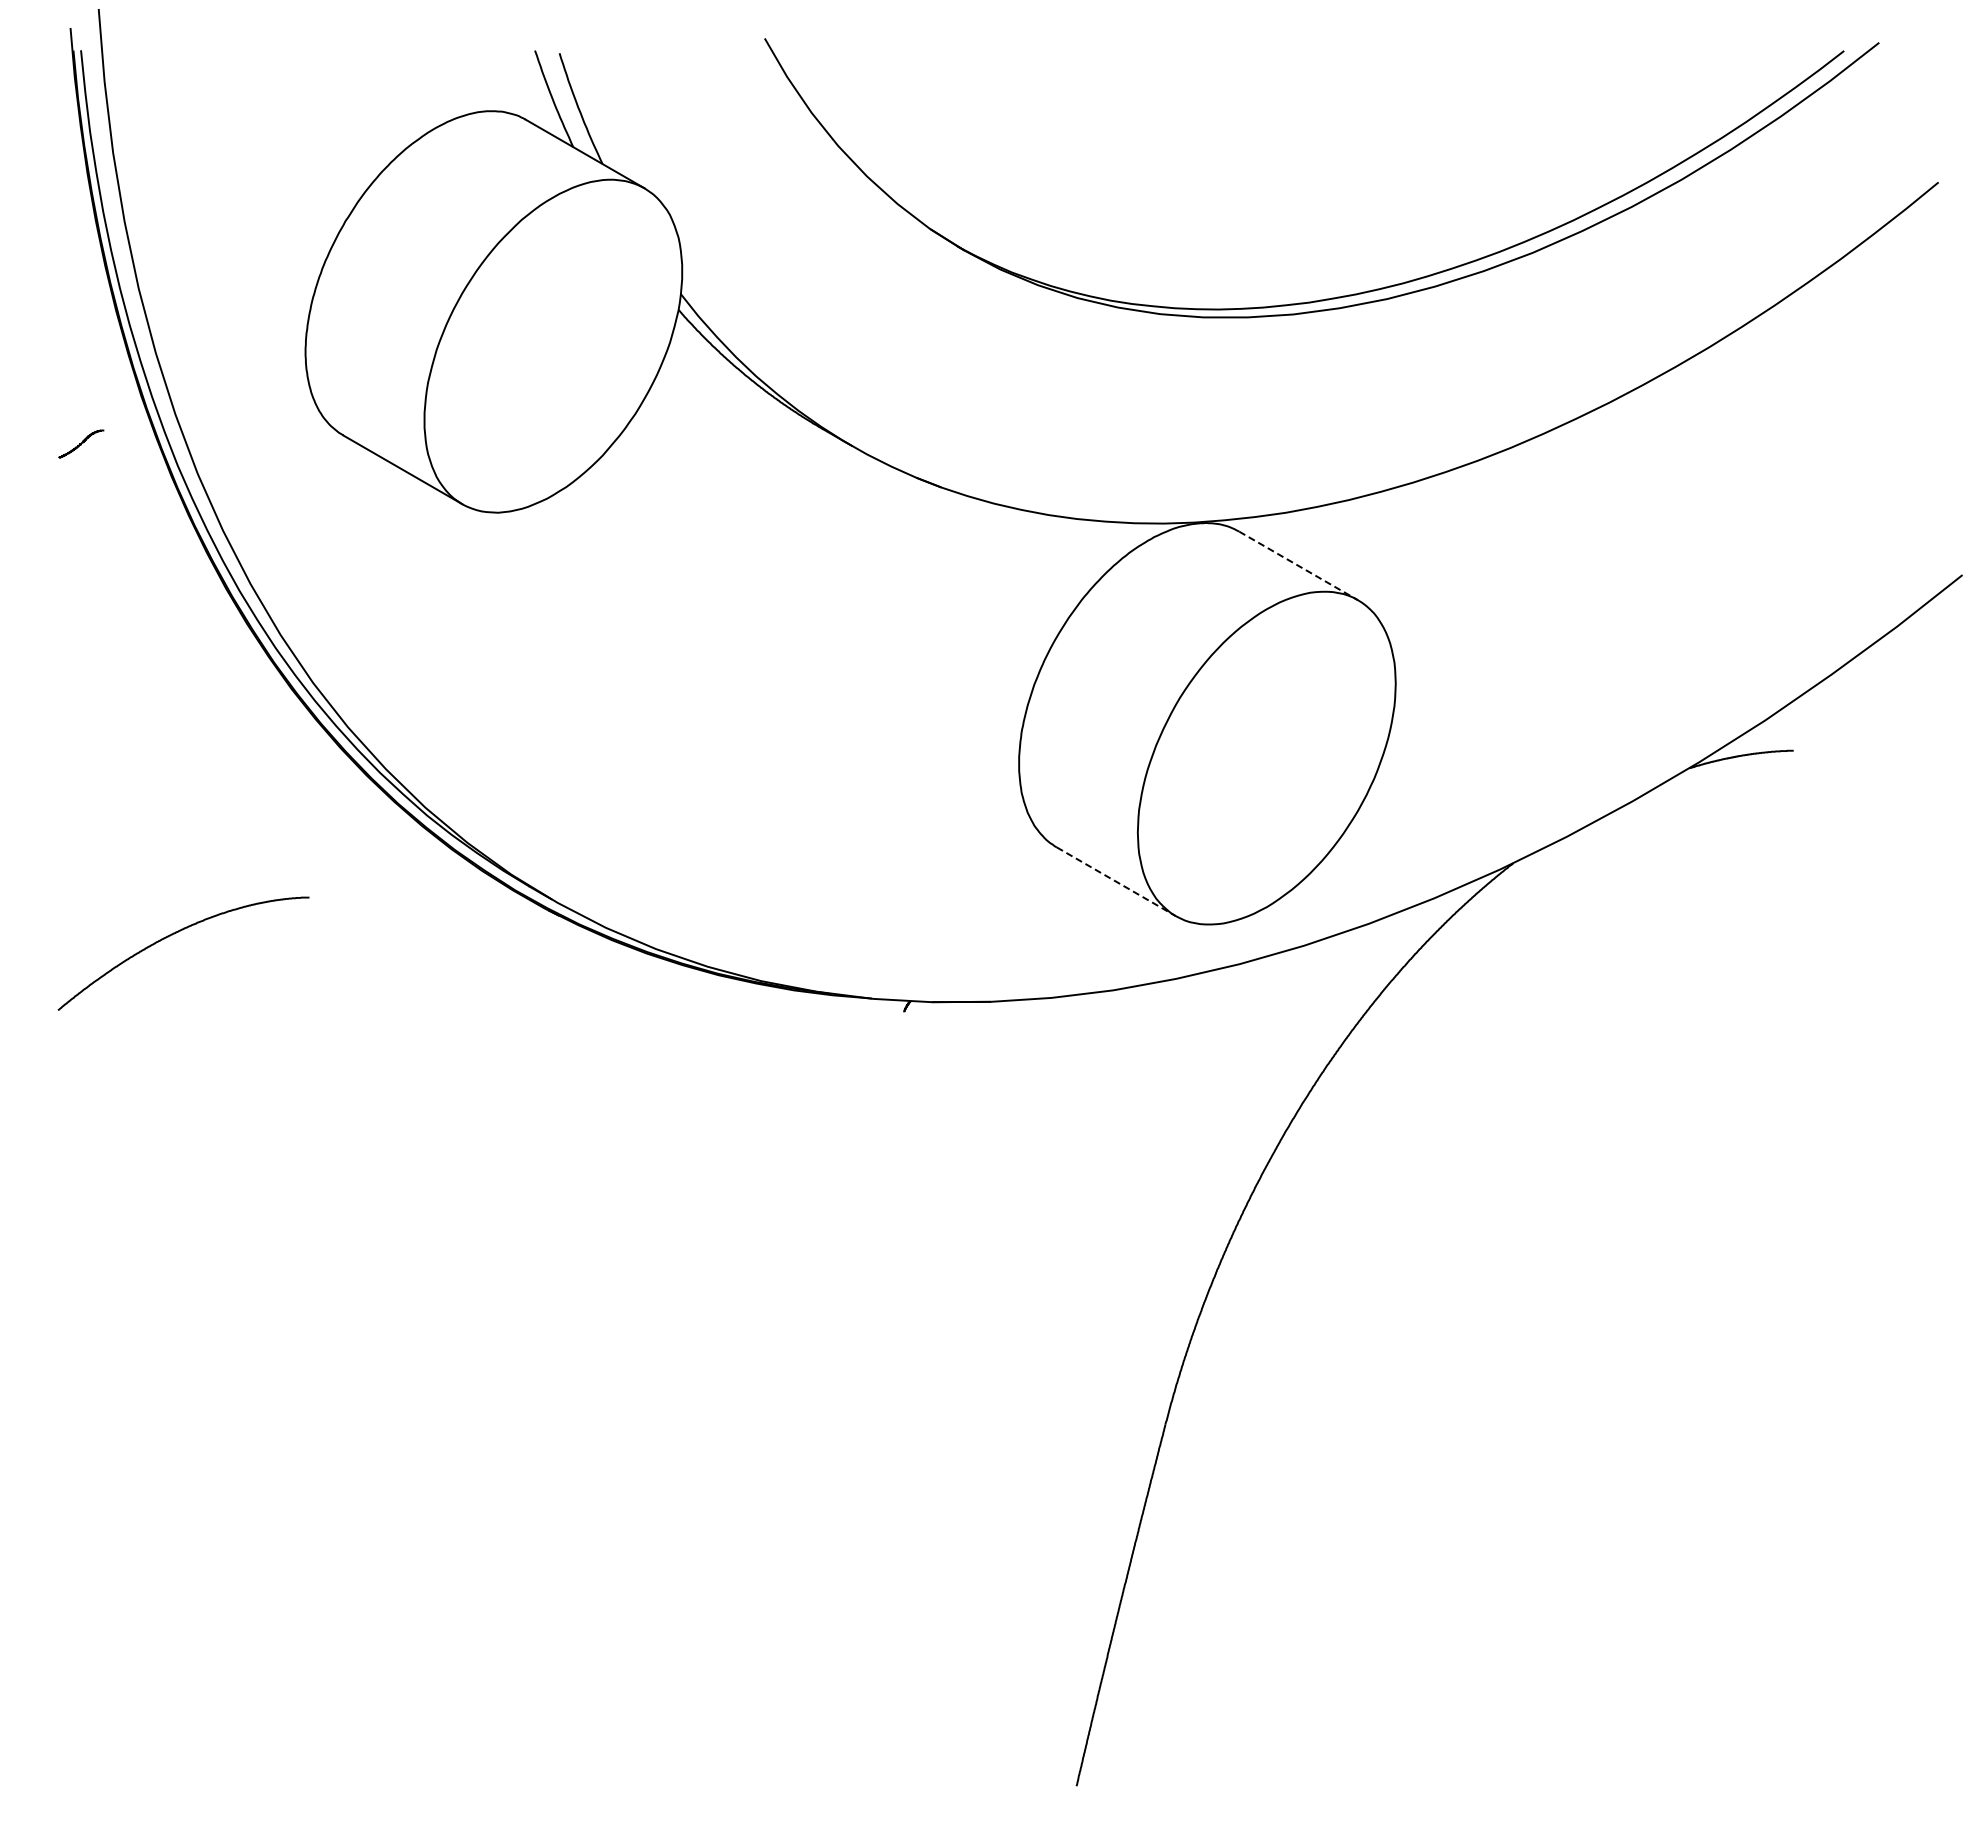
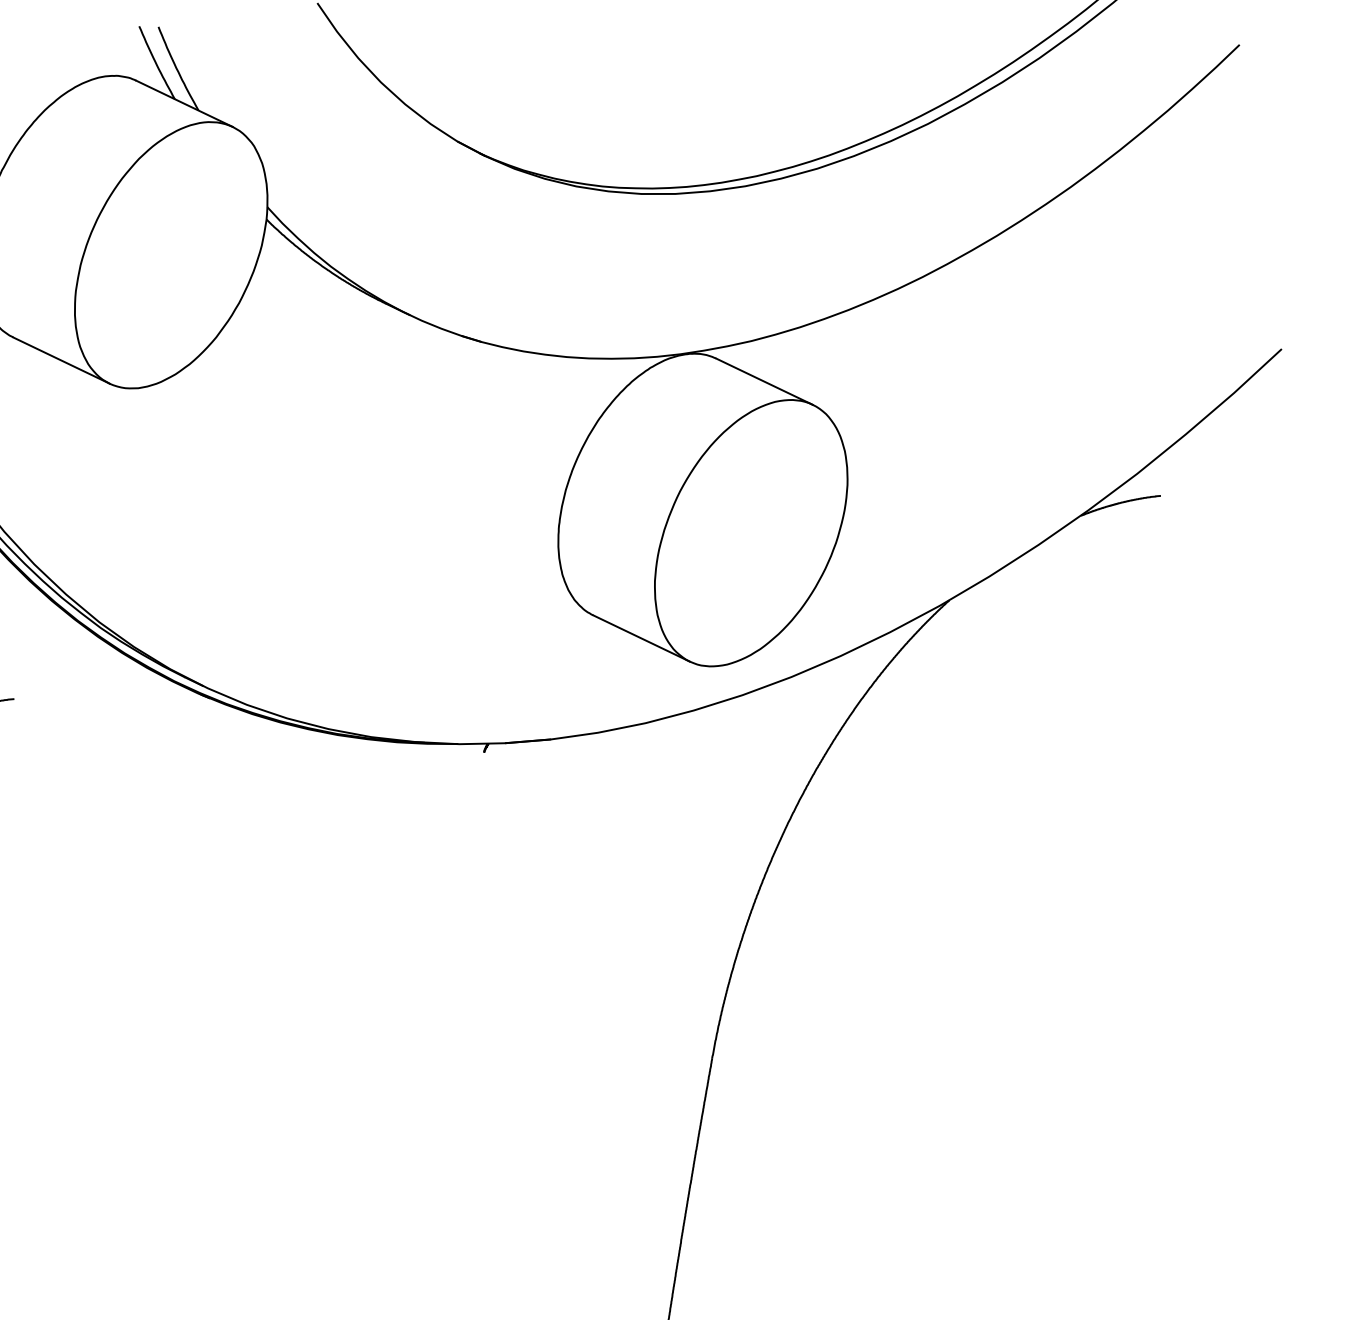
line: (1298, 565) -> (764, 381), dashed -> solid
line: (1116, 881) -> (641, 638), dashed -> solid

